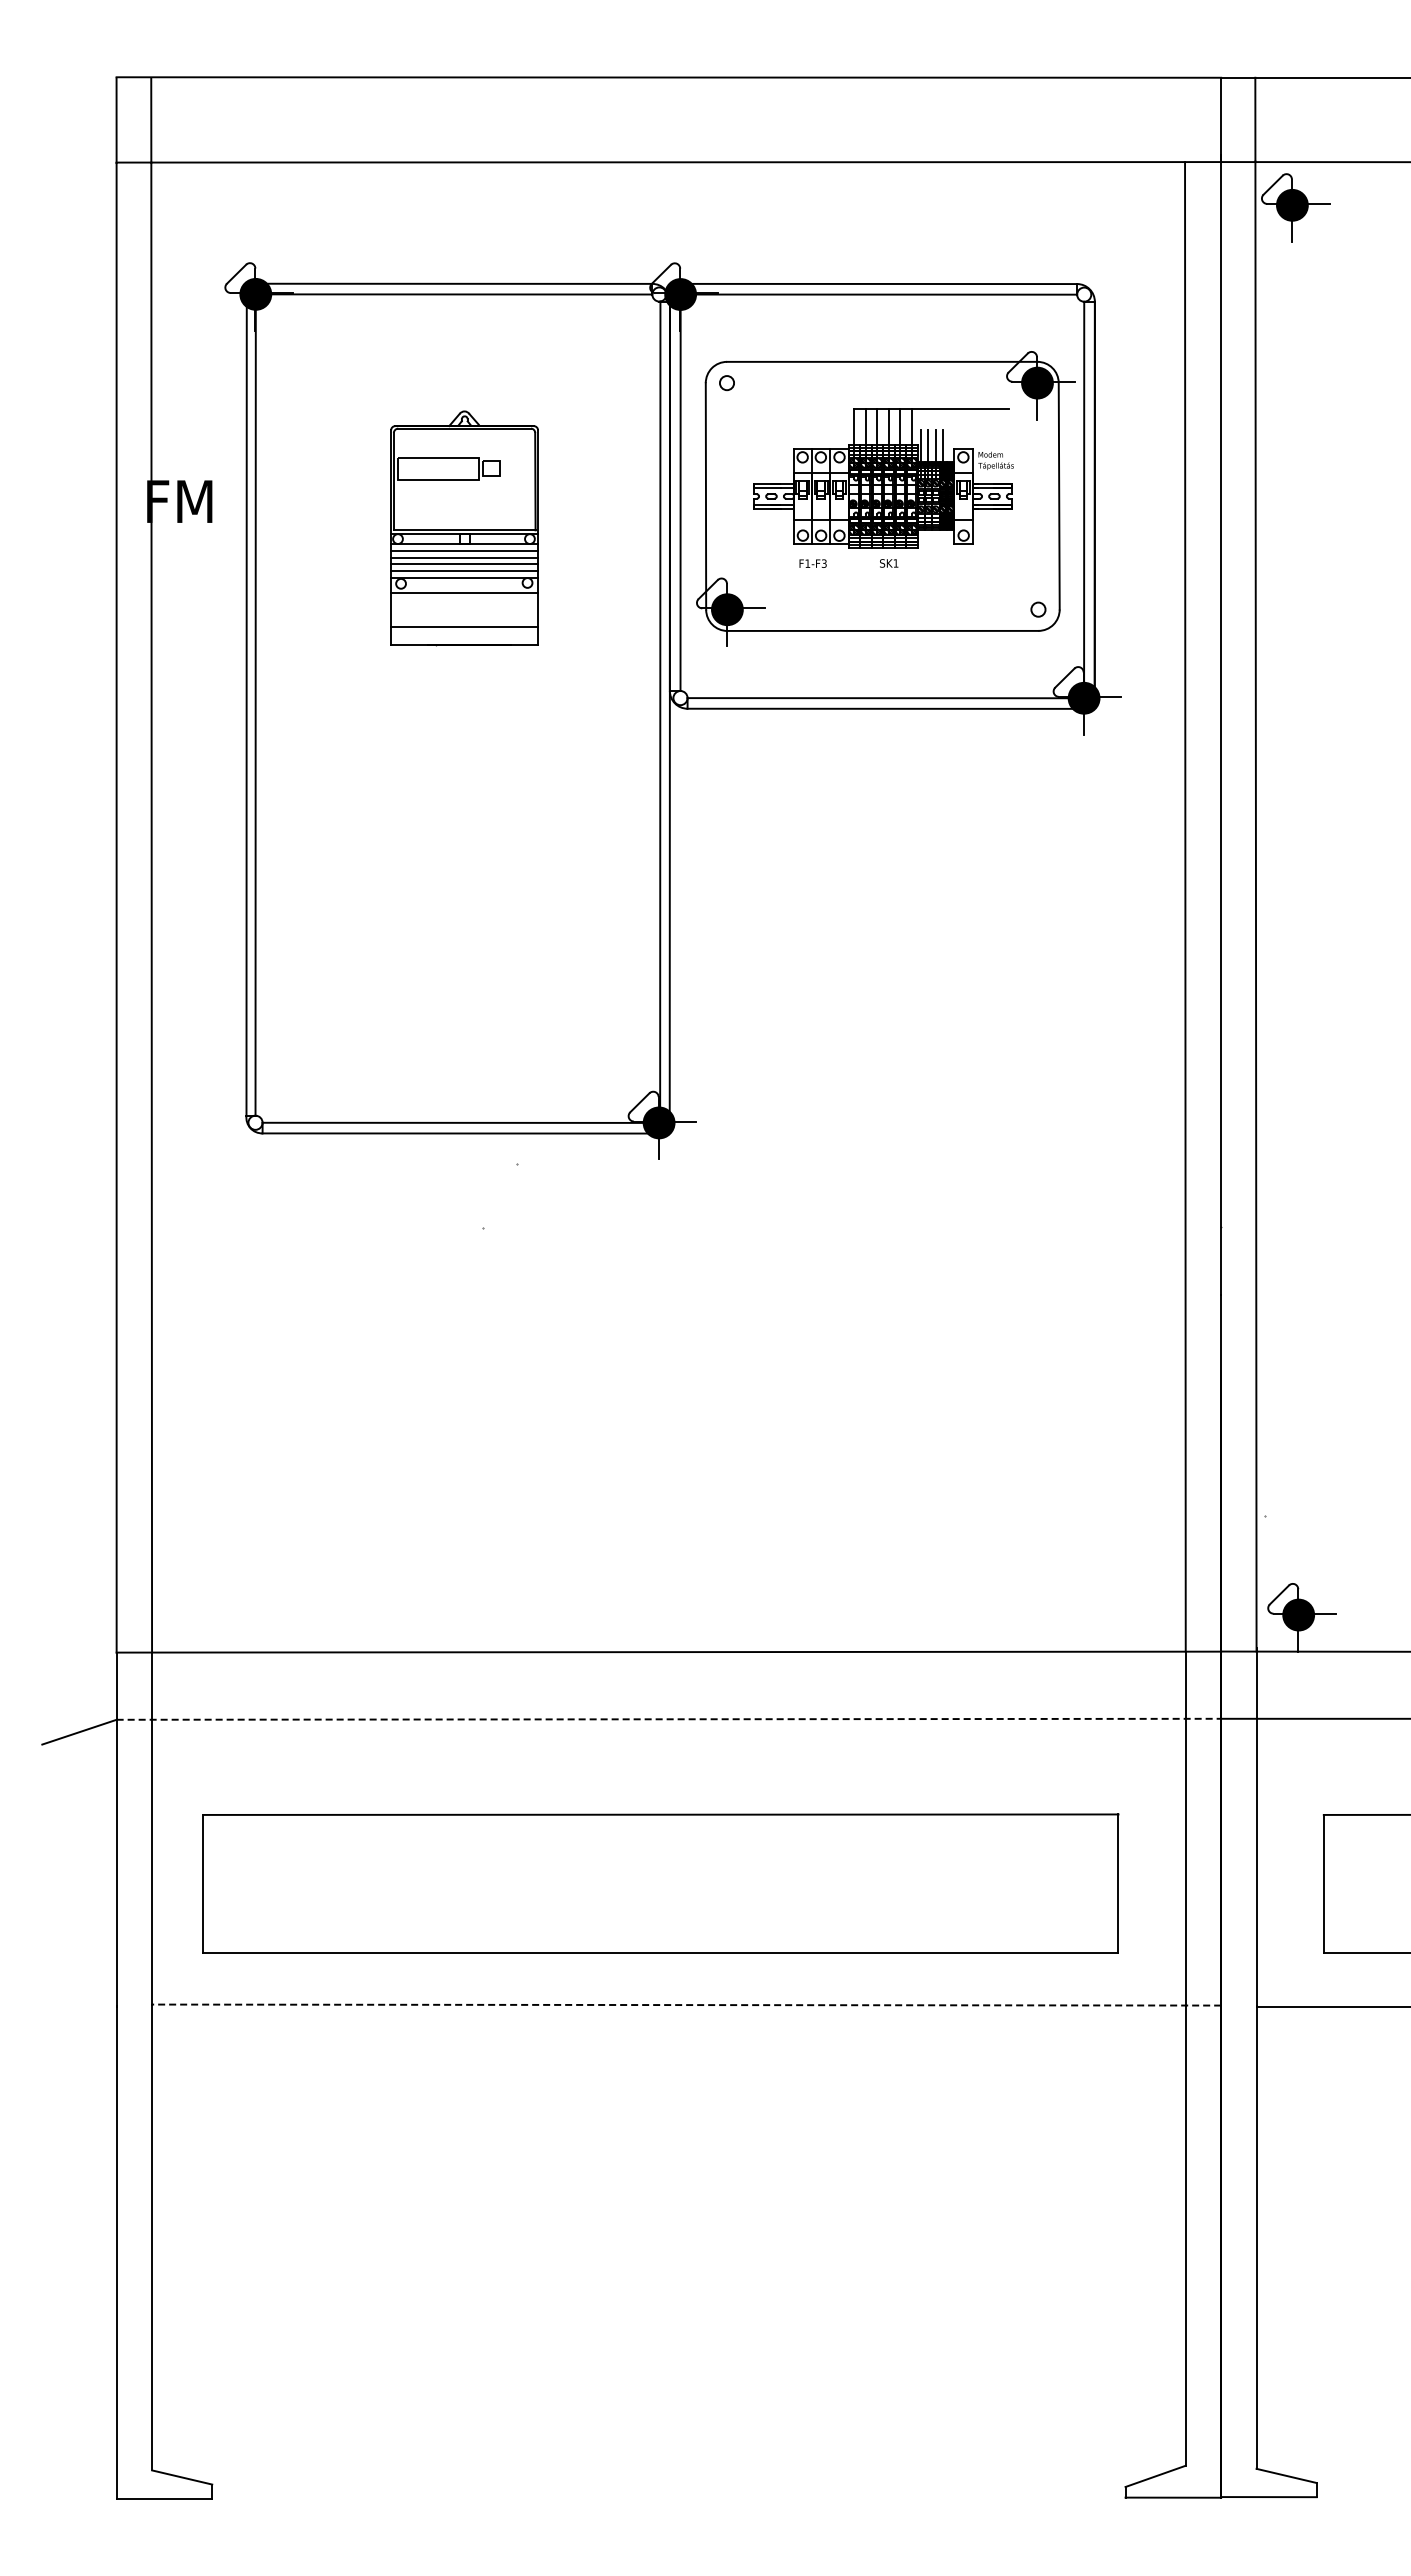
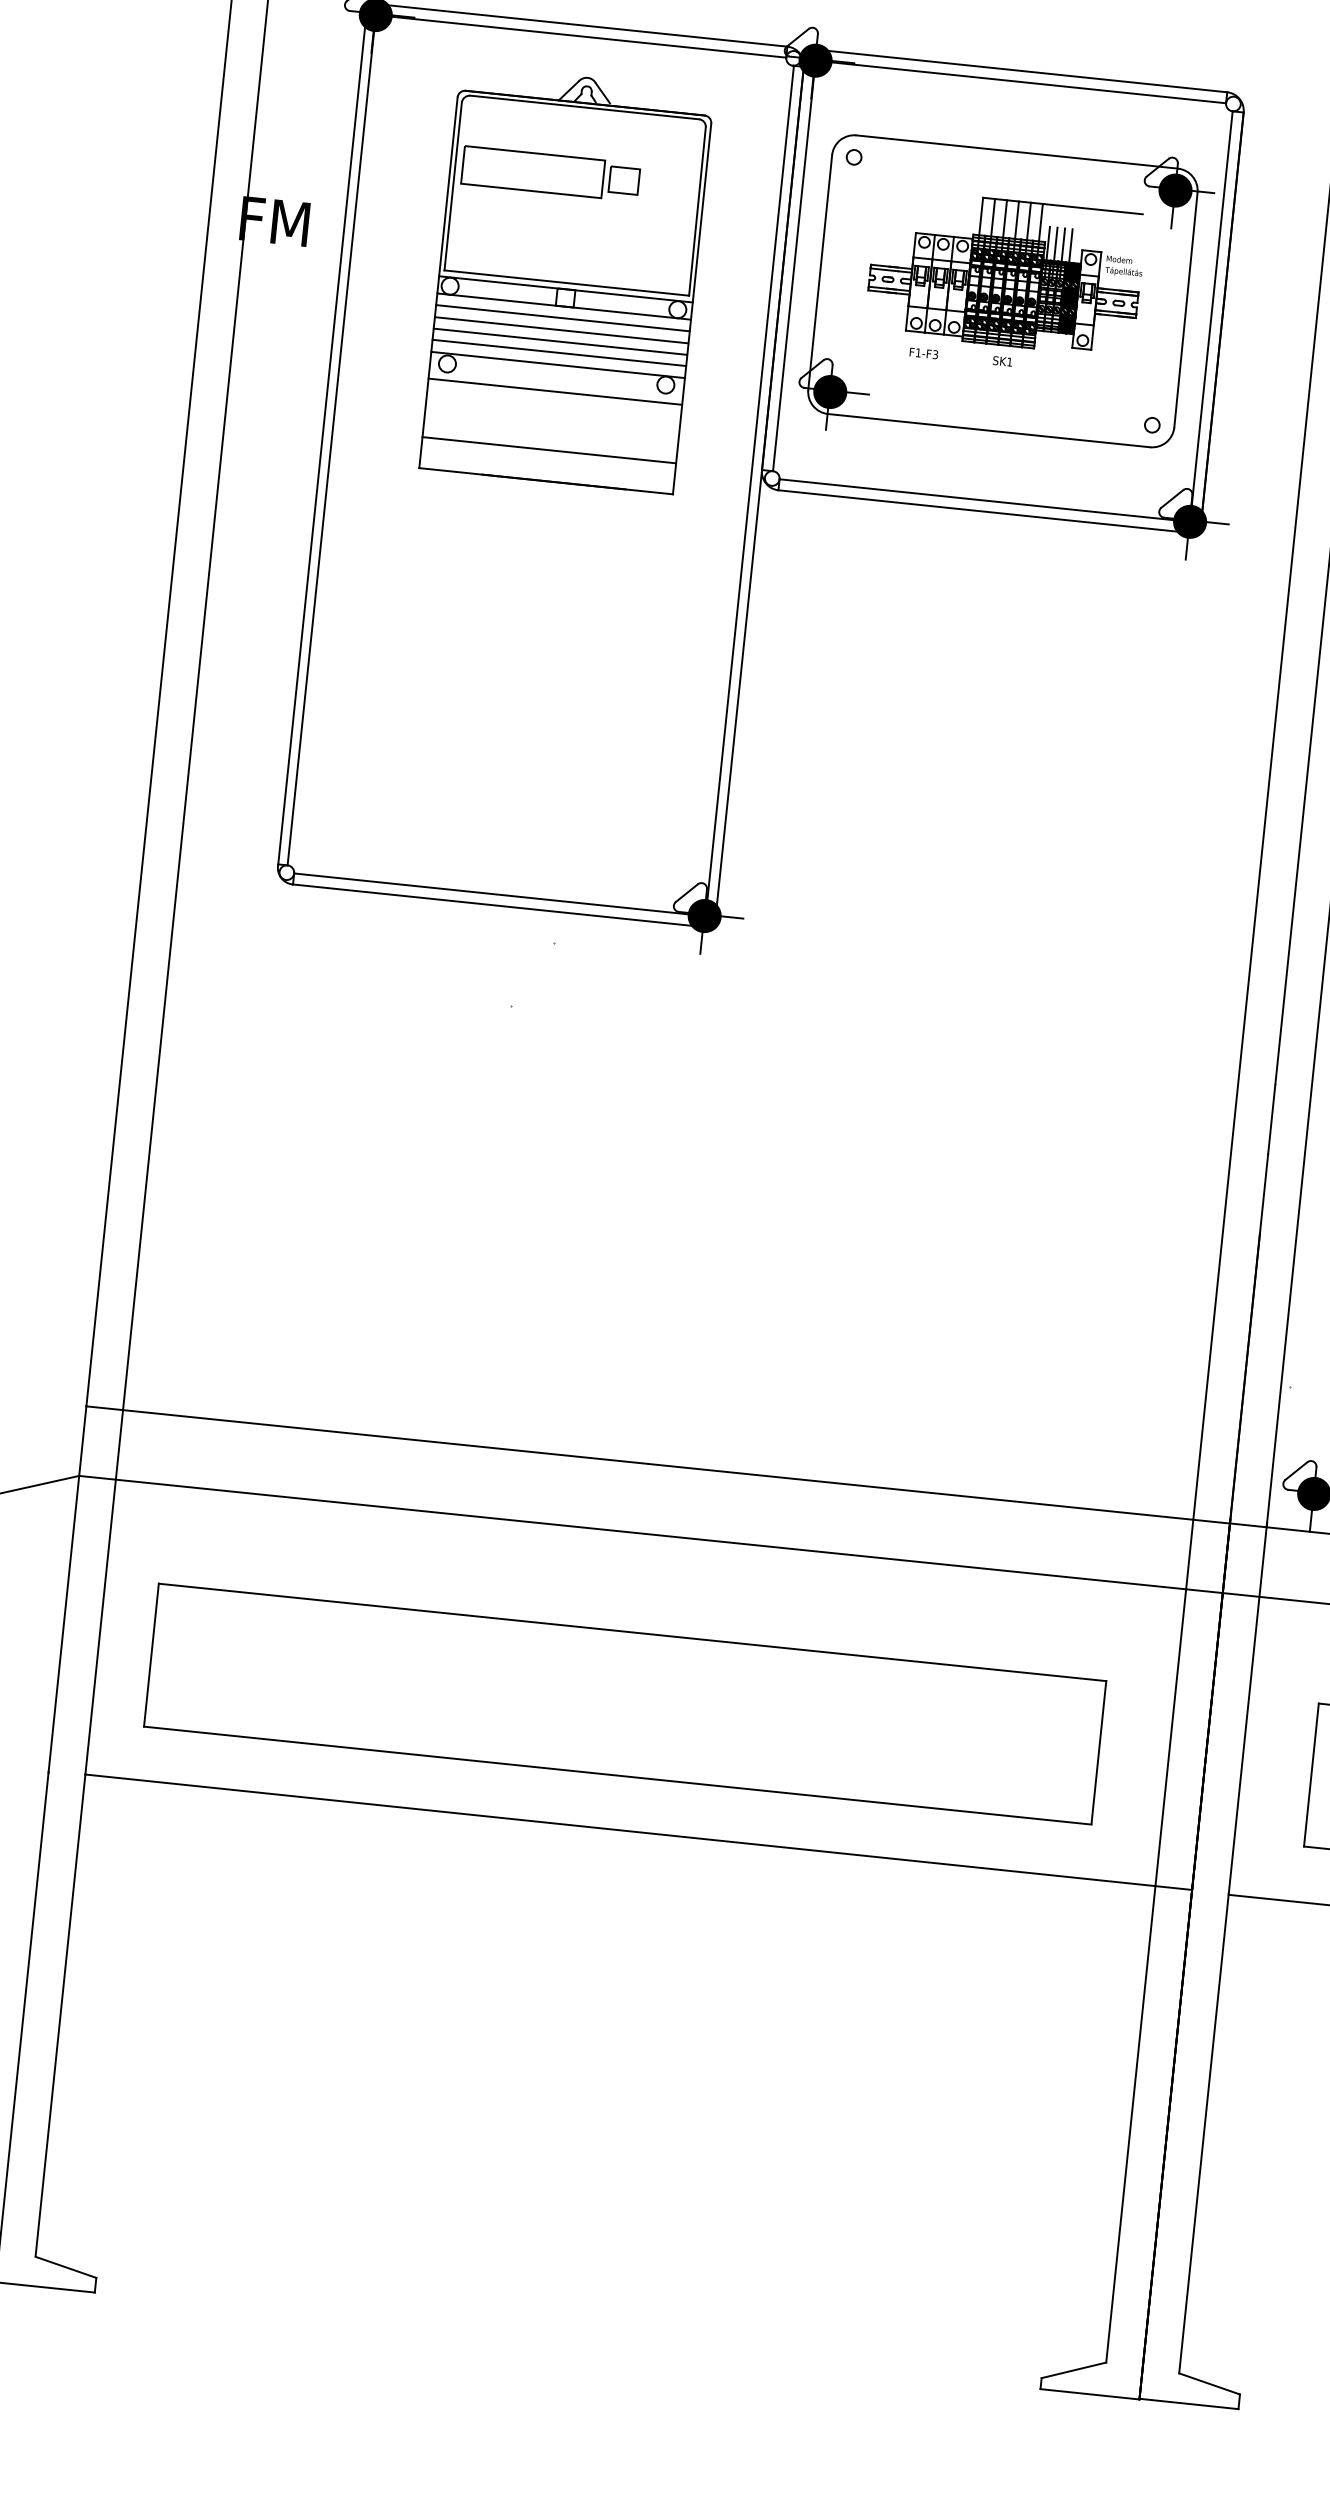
part: (464, 528) -> (566, 279), size x1.67
line: (669, 1719) -> (651, 1534), dashed -> solid
line: (686, 2005) -> (638, 1832), dashed -> solid

